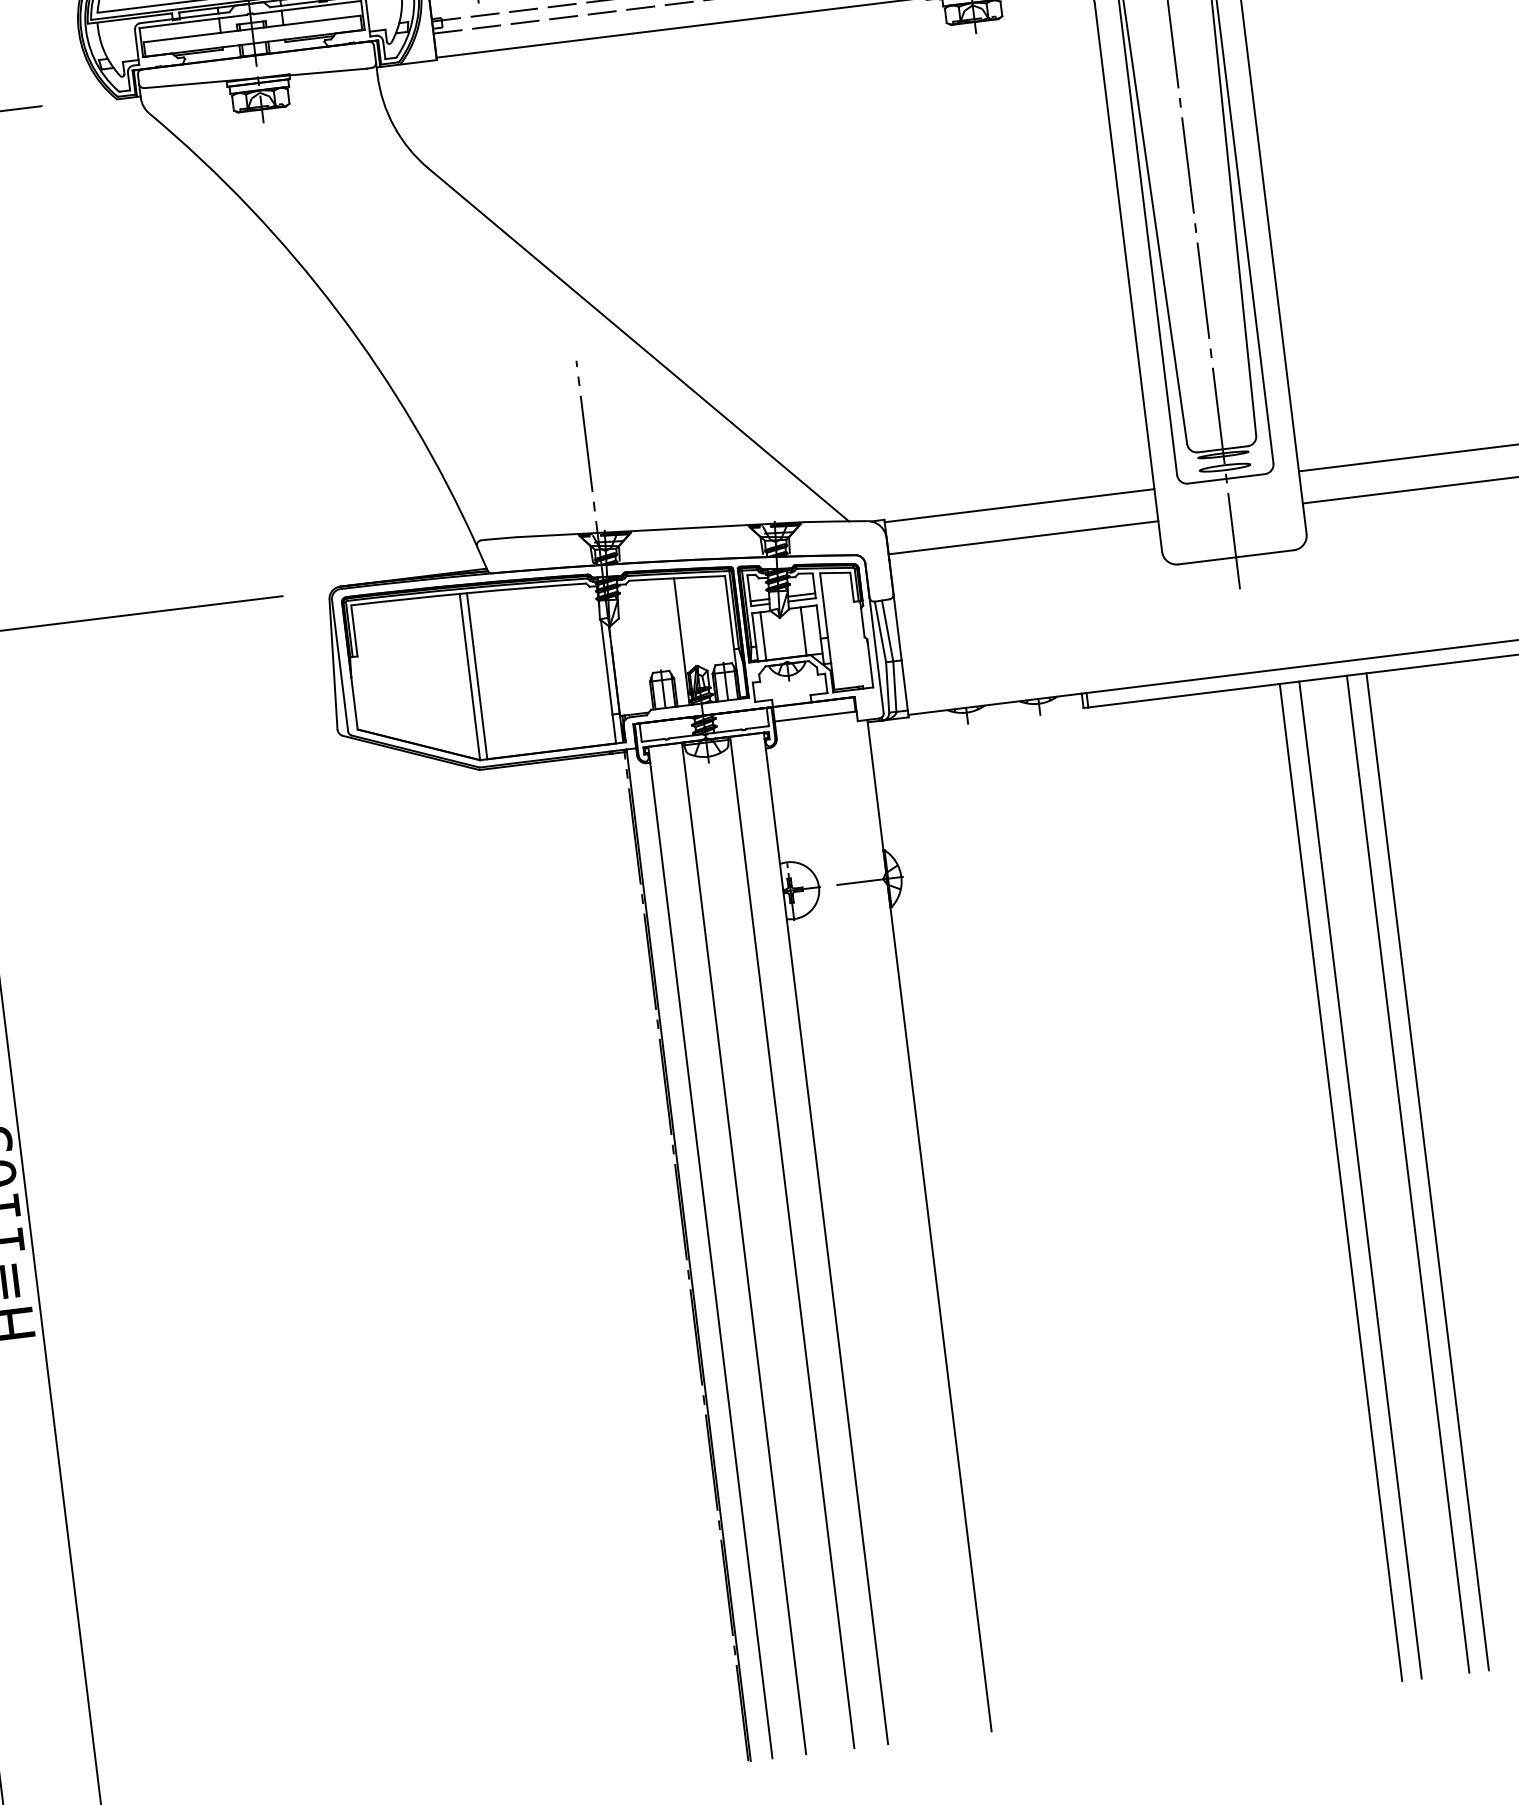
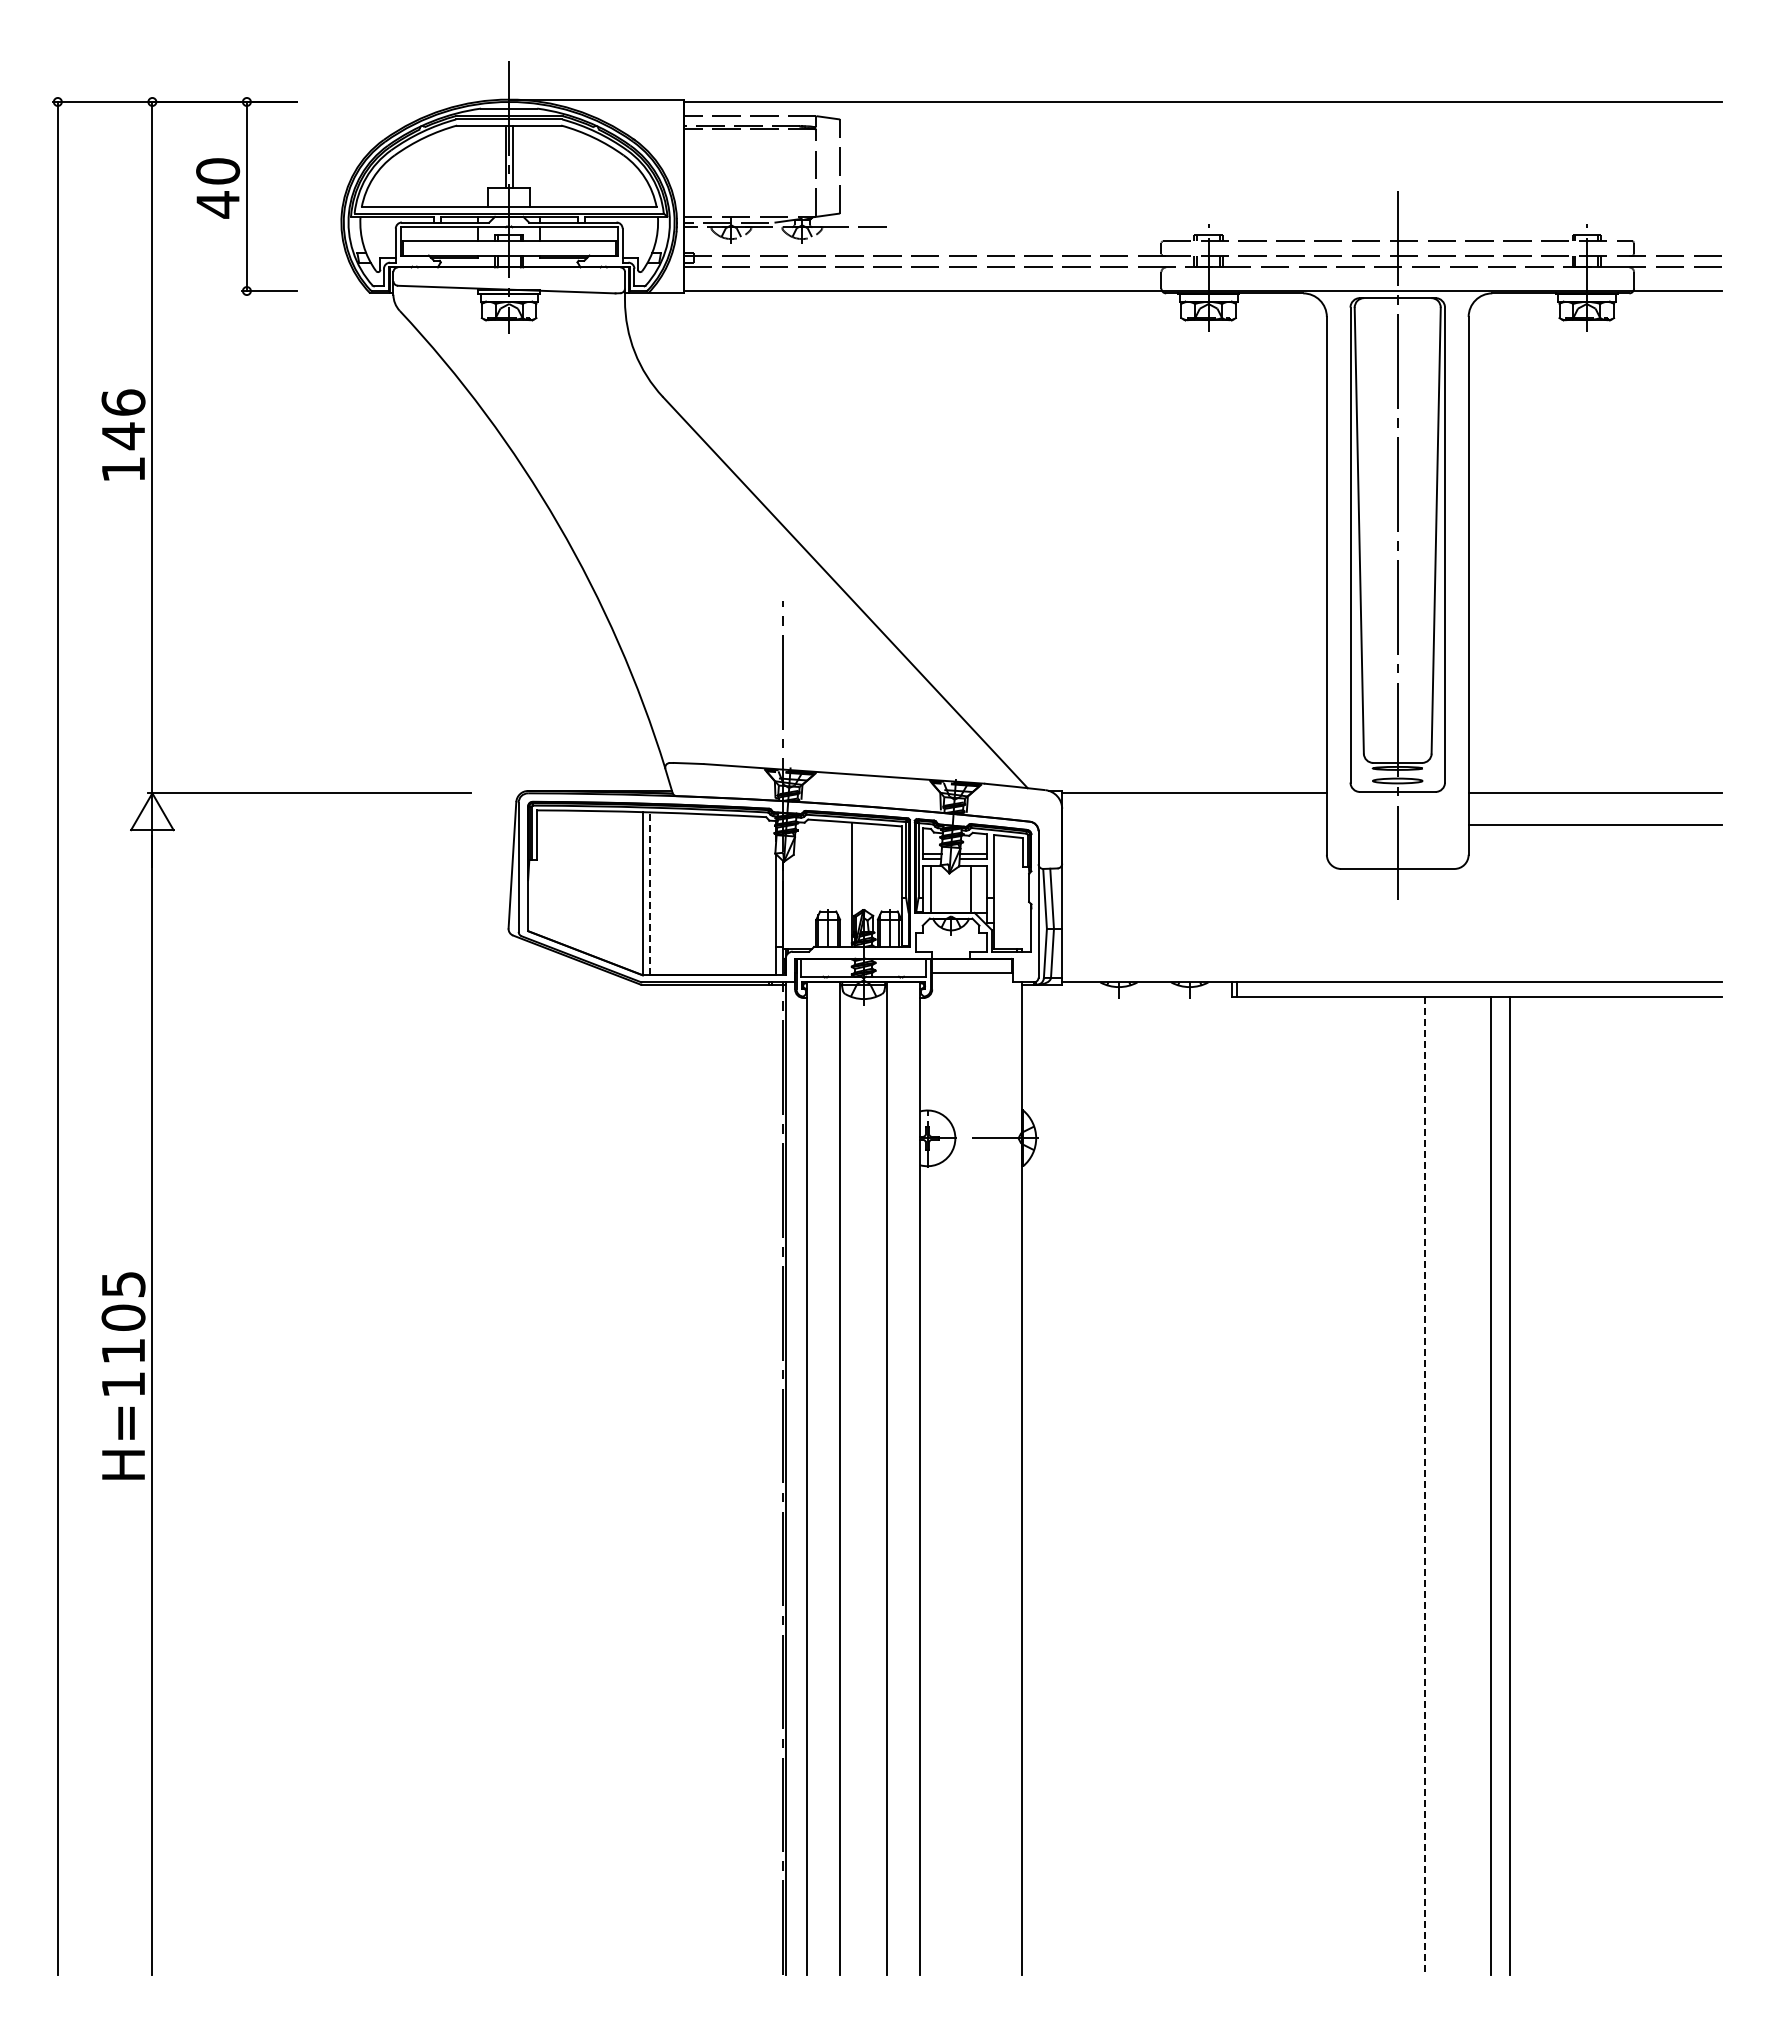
line: (1023, 537) -> (1194, 824), removed
line: (476, 675) -> (649, 893), solid -> dashed
line: (1360, 1179) -> (1444, 1485), removed
line: (1340, 1183) -> (1424, 1486), solid -> dashed

